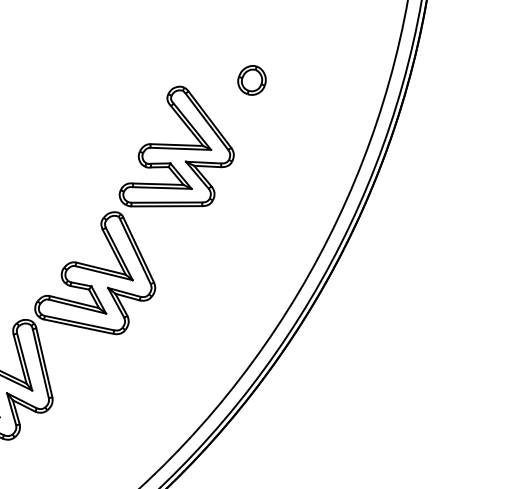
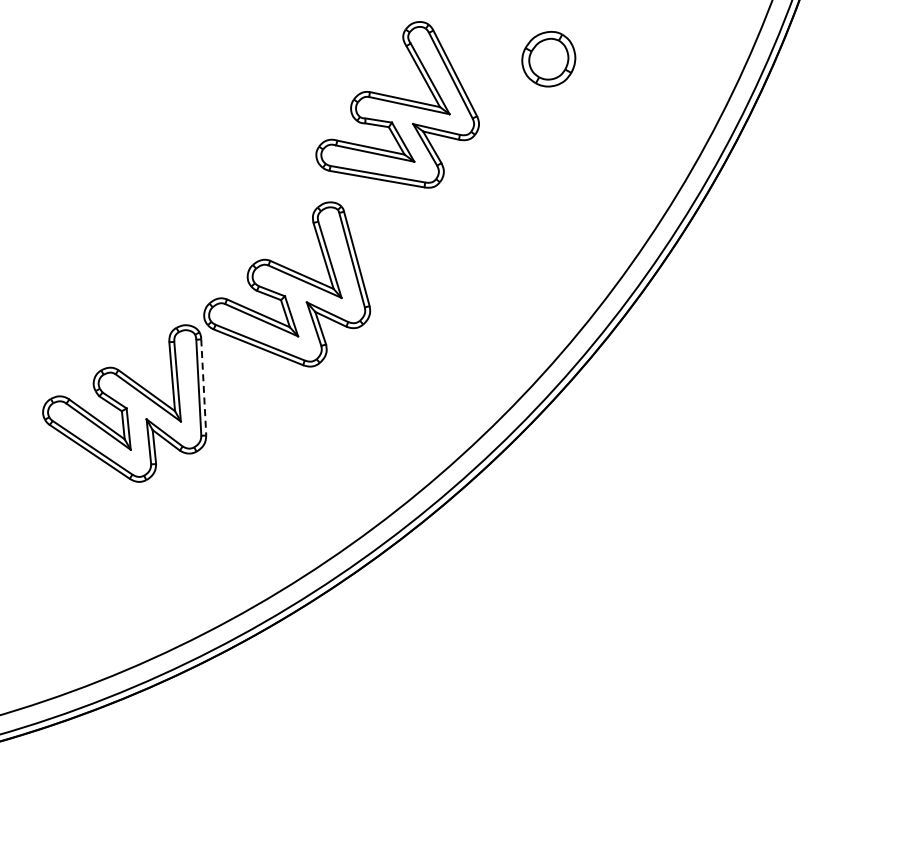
part: (251, 80) -> (548, 58), size x1.4
part: (172, 149) -> (397, 104), moved
line: (44, 363) -> (203, 388), solid -> dashed

